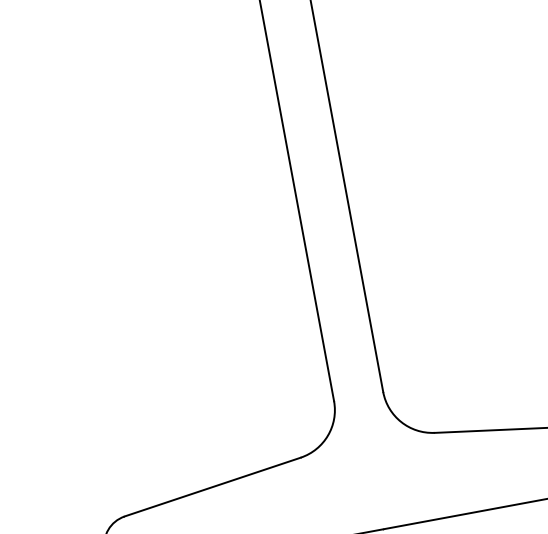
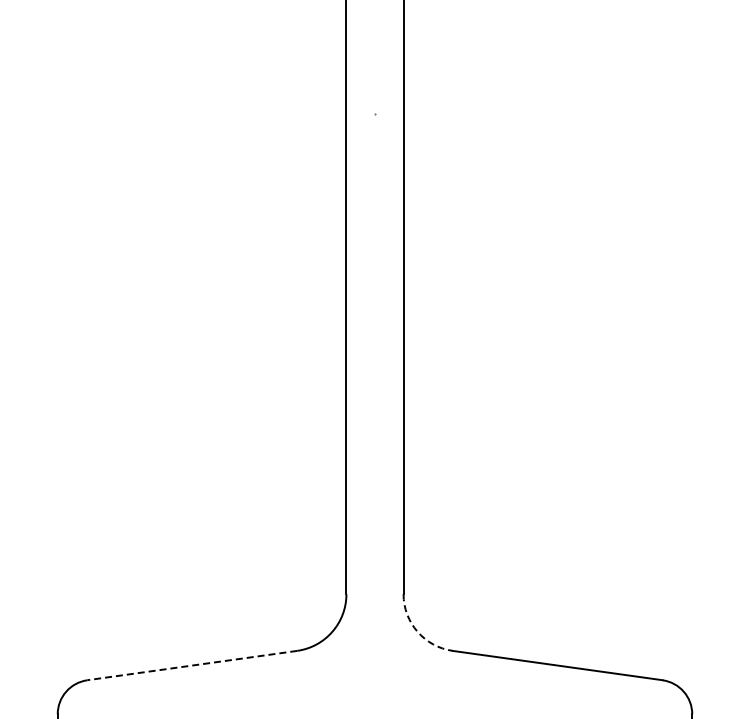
arc: (401, 421) -> (417, 631), solid -> dashed
line: (212, 486) -> (192, 665), solid -> dashed

